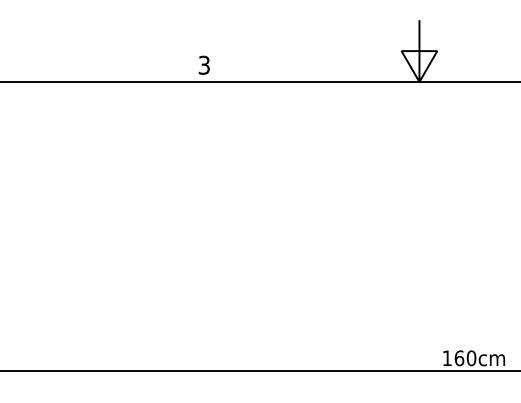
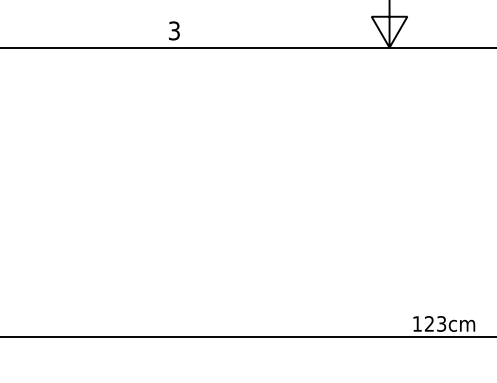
text: (465, 358) -> (435, 324), 160cm -> 123cm

